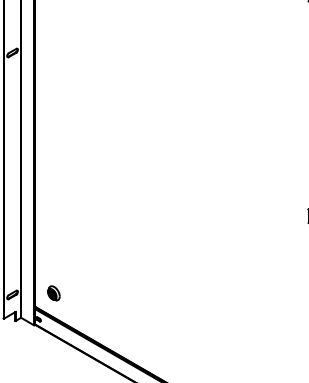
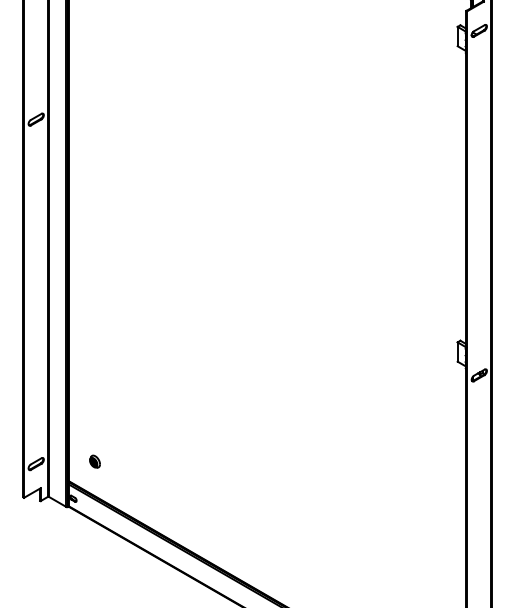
part: (53, 293) -> (94, 461), size x0.6

